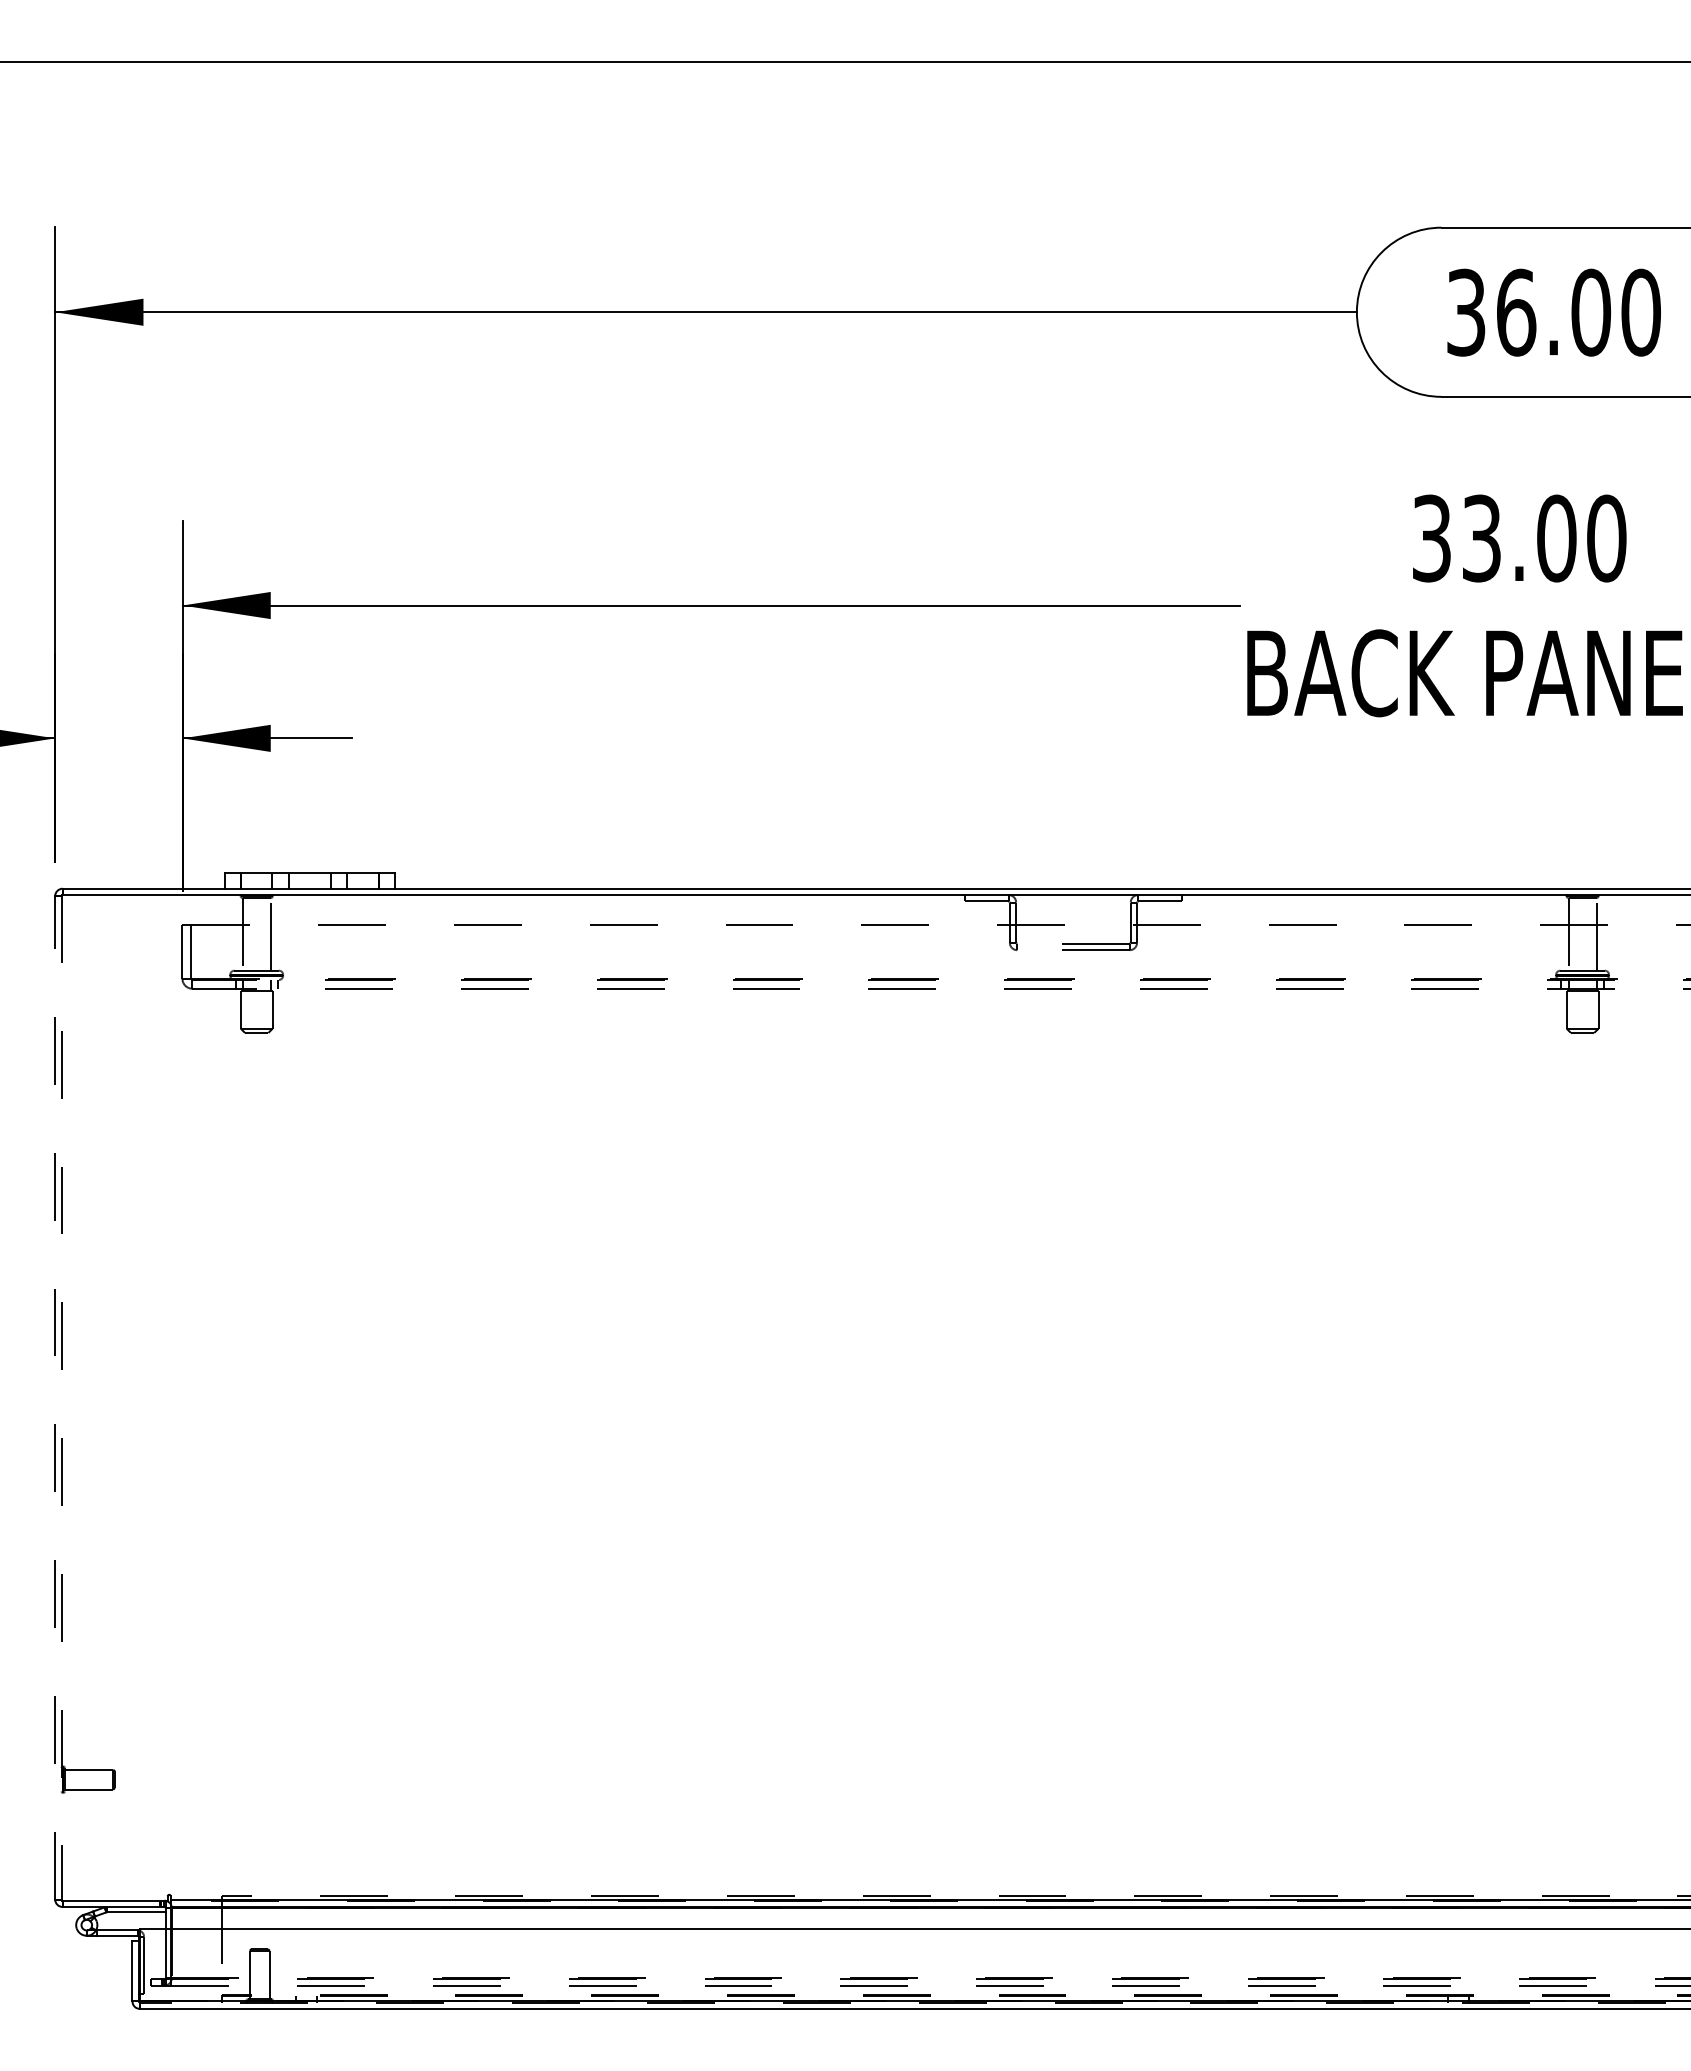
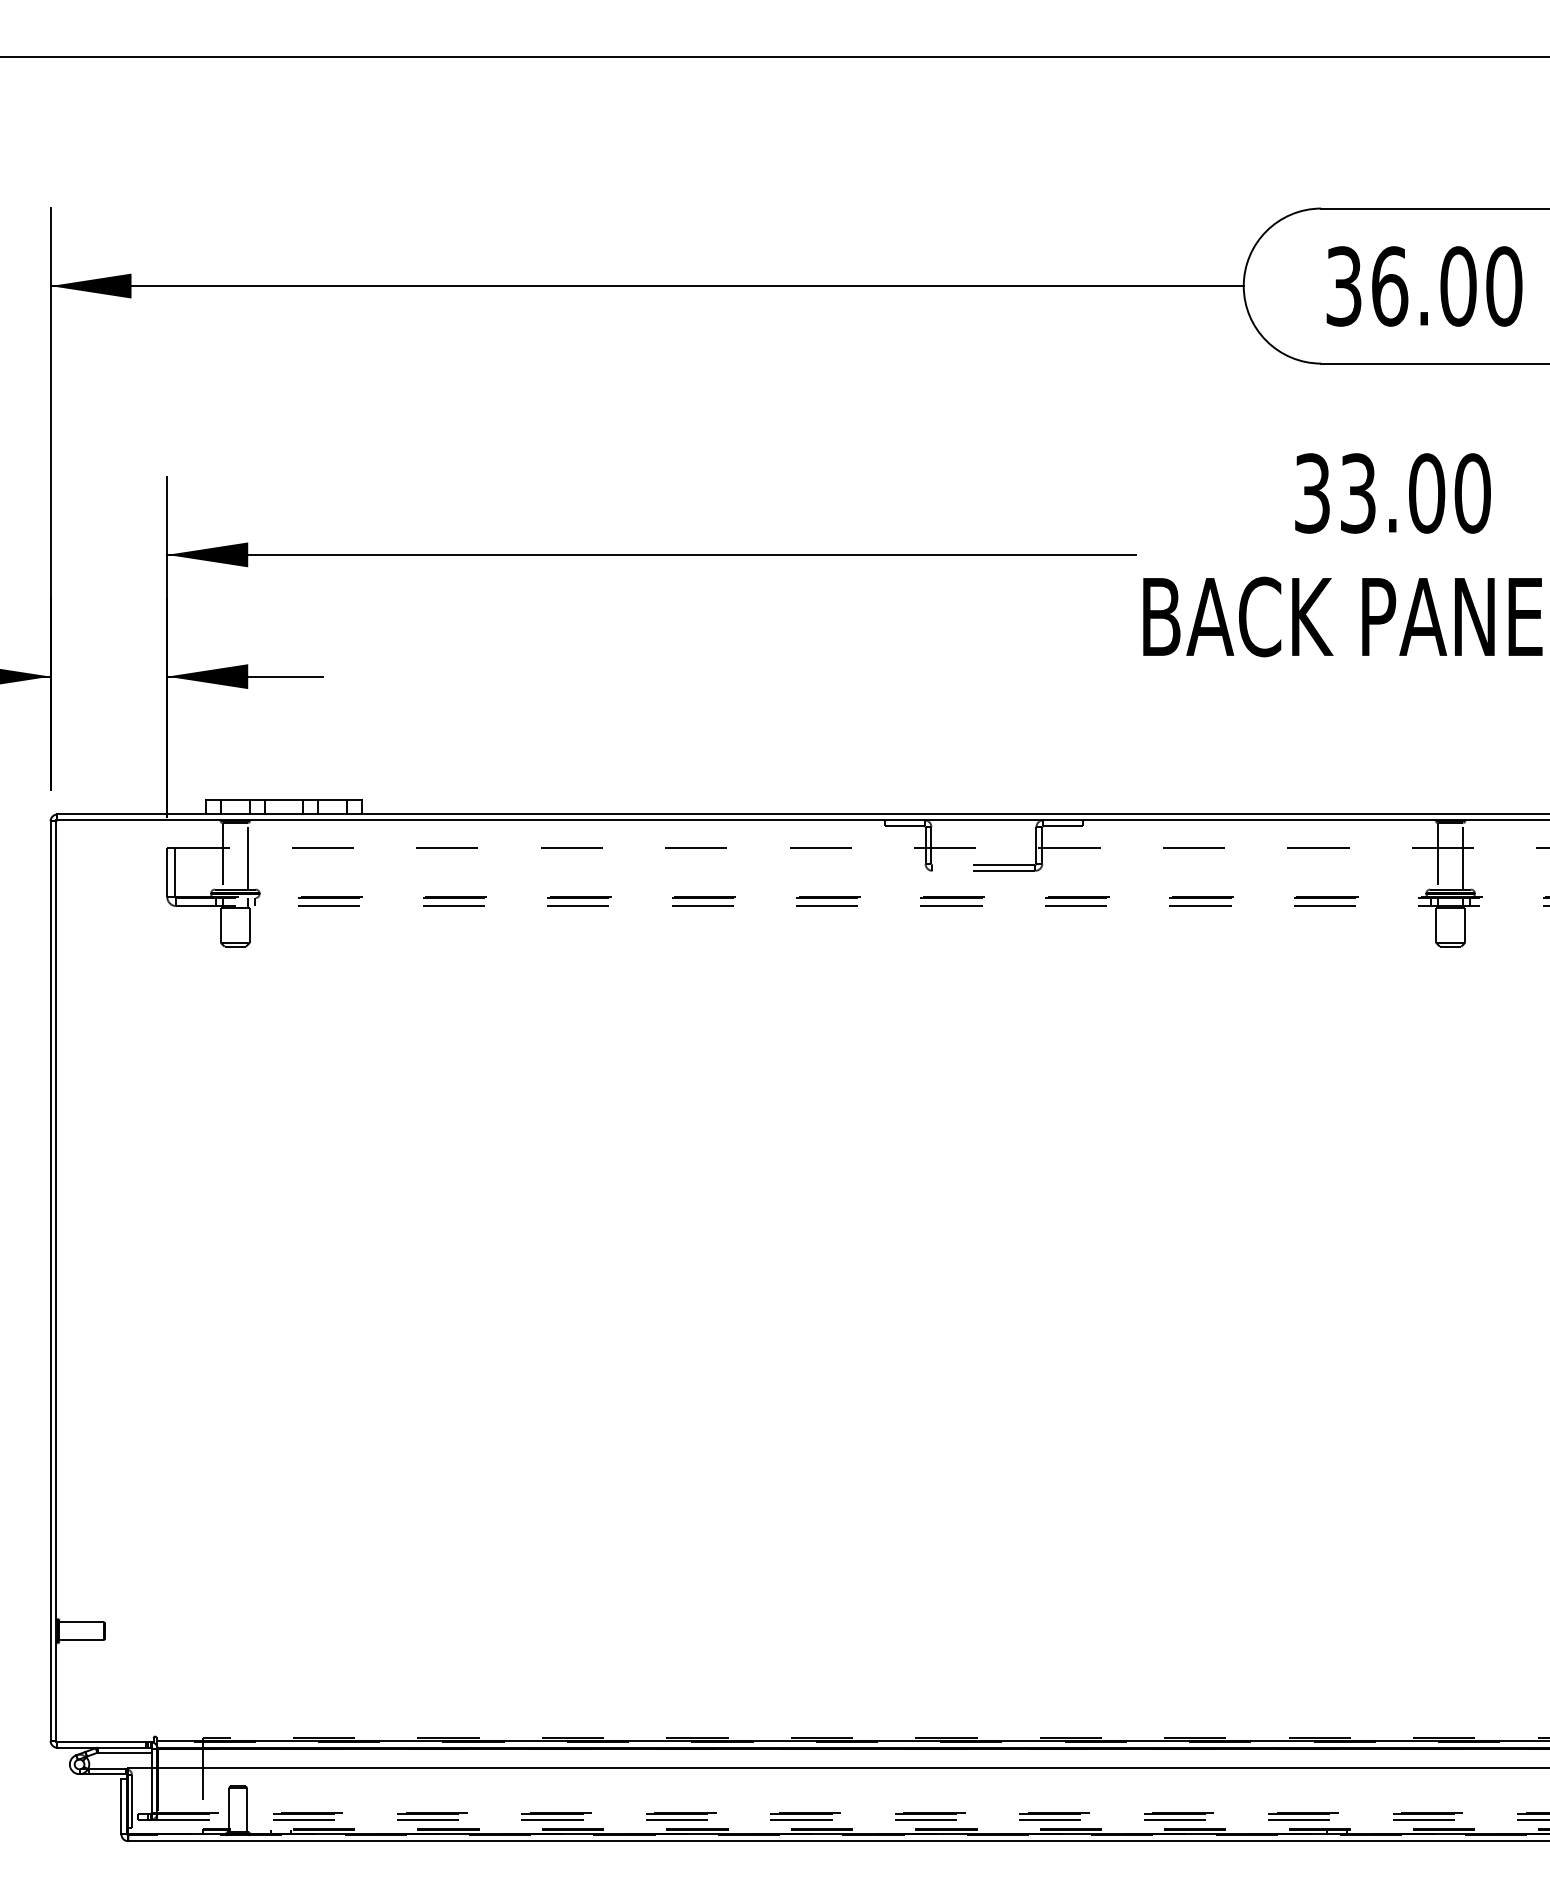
line: (55, 1397) -> (50, 1280), dashed -> solid
line: (61, 1397) -> (56, 1280), dashed -> solid

